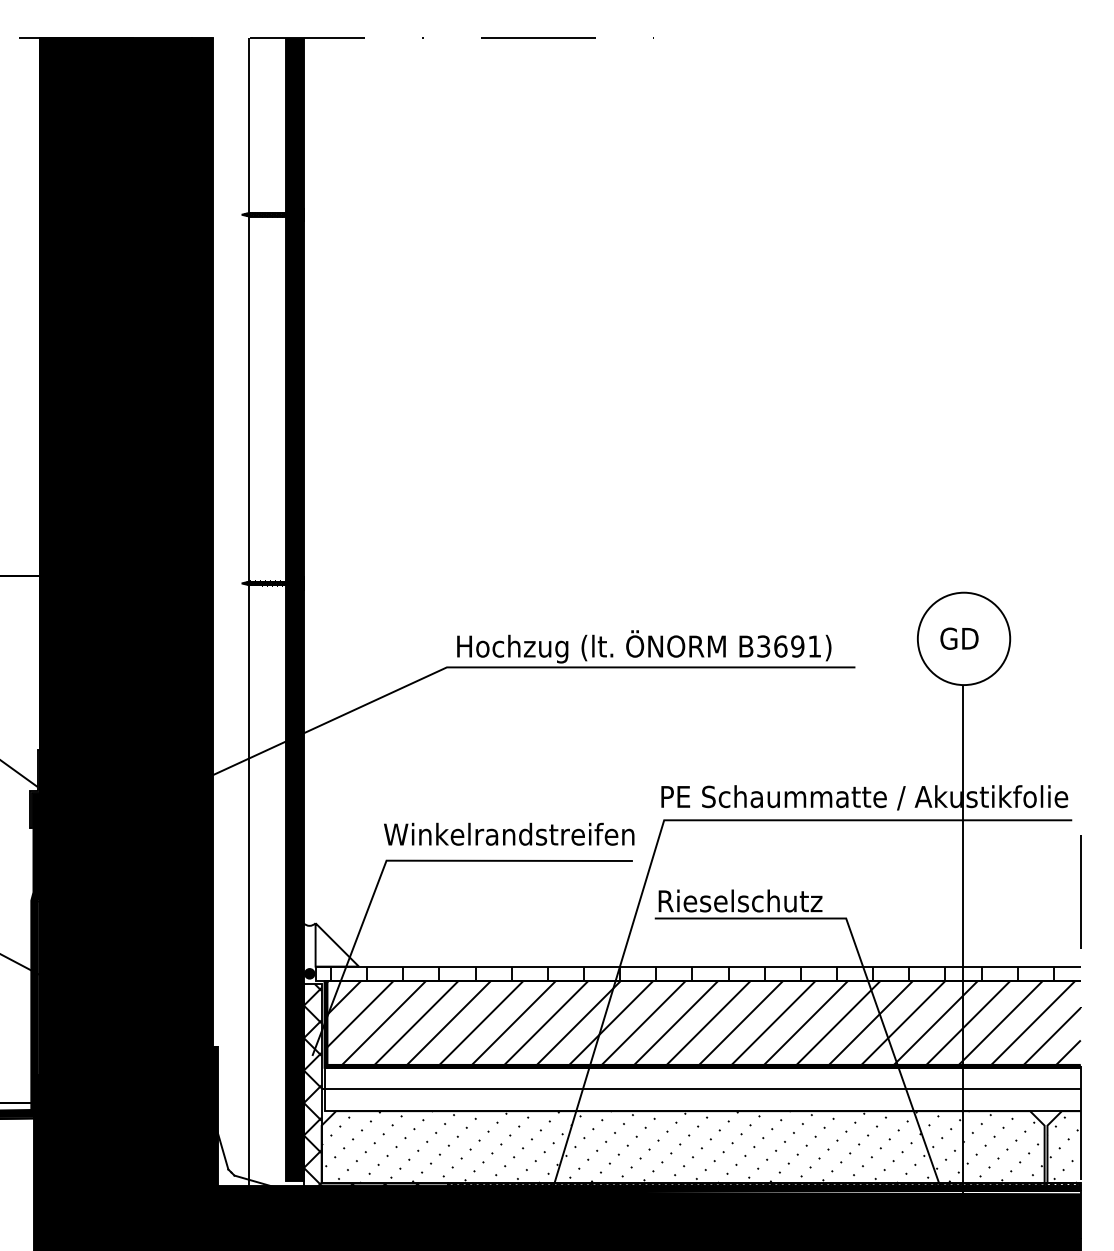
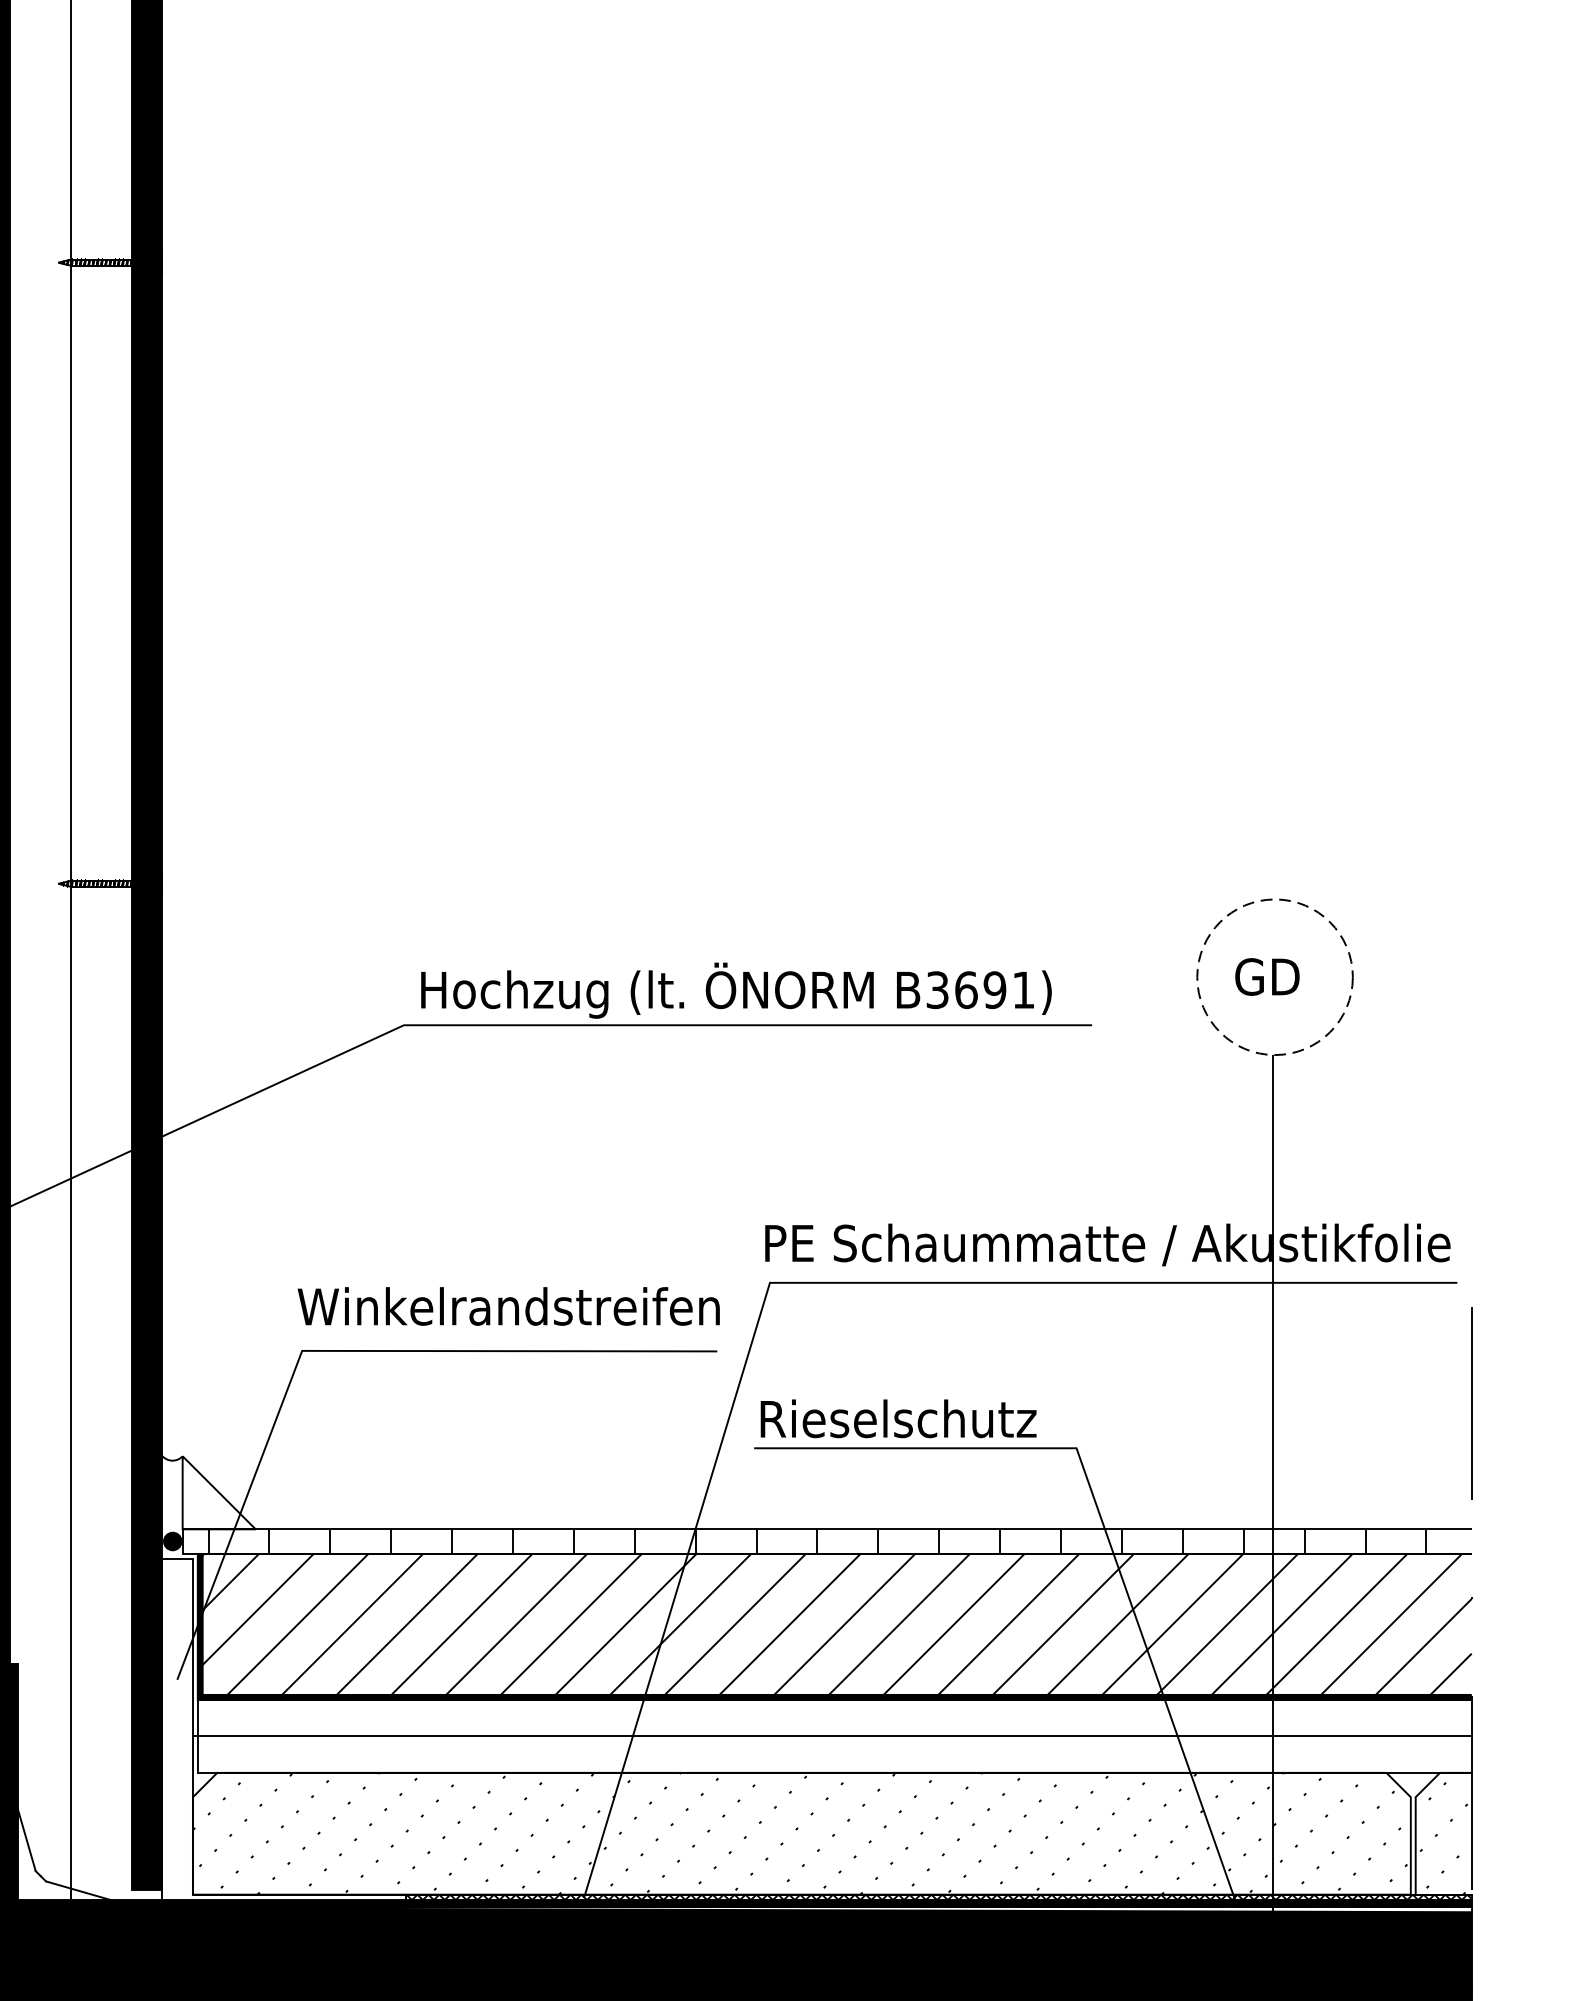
circle: (963, 638) -> (1274, 976), solid -> dashed
hatch: (375, 1086) -> (283, 1731), removed

